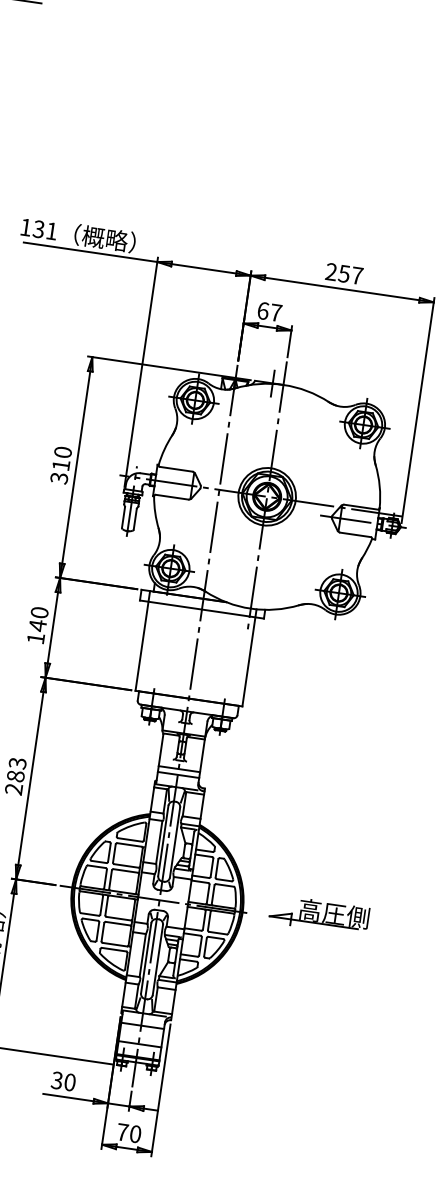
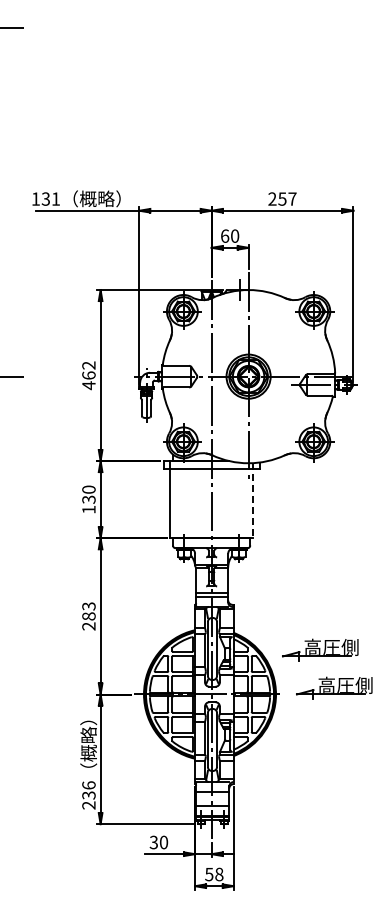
text: (276, 312) -> (235, 235), 67 -> 60
text: (60, 465) -> (88, 375), 310 -> 462
text: (37, 625) -> (88, 499), 140 -> 130
line: (250, 657) -> (253, 500), solid -> dashed
part: (308, 862) -> (320, 649), added
text: (129, 1133) -> (214, 874), 70 -> 58

